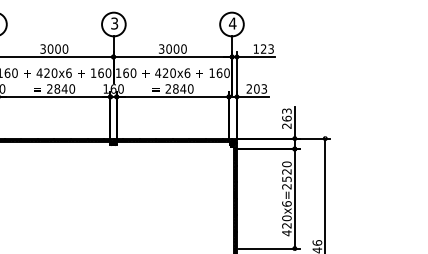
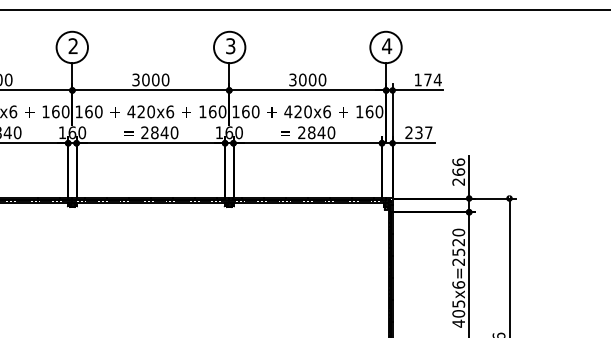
text: (267, 48) -> (432, 79), 123 -> 174
text: (260, 88) -> (423, 132), 203 -> 237
text: (286, 111) -> (458, 162), 263 -> 266
text: (286, 221) -> (458, 308), 420x6=2520 -> 405x6=2520

